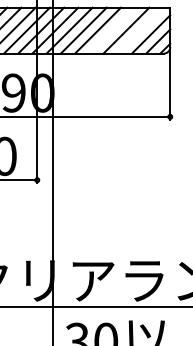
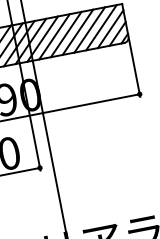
line: (112, 30) -> (78, 32), added
line: (140, 30) -> (101, 27), added

